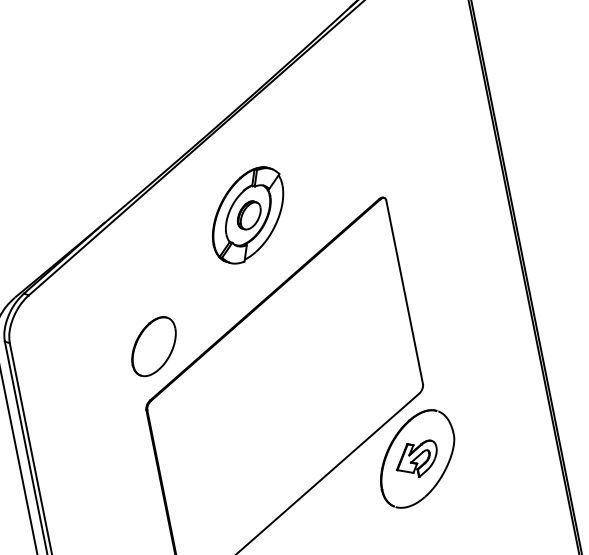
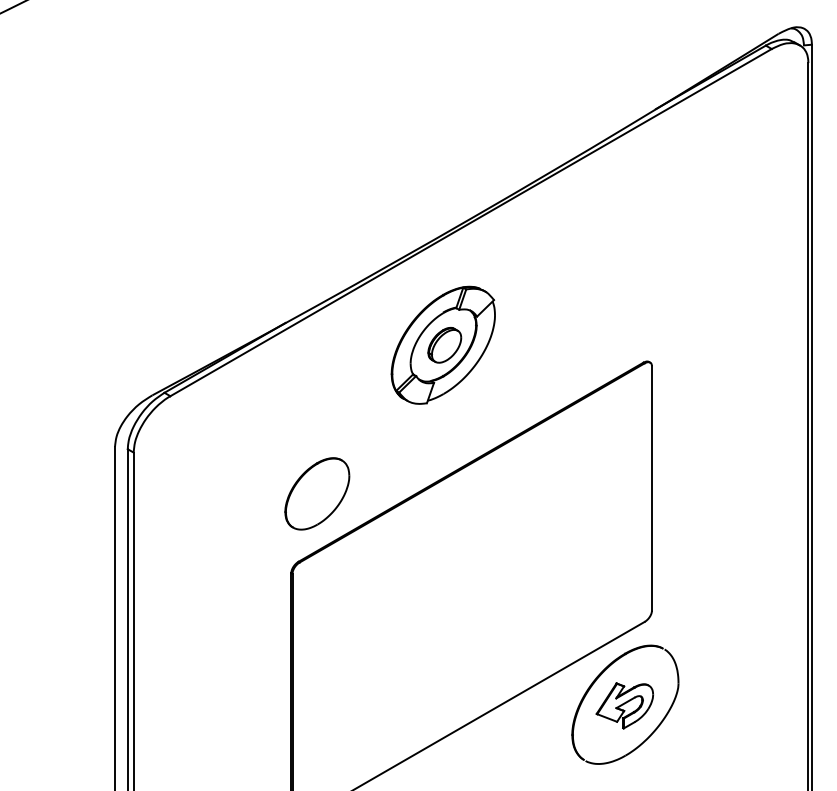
part: (247, 215) -> (442, 344), moved

